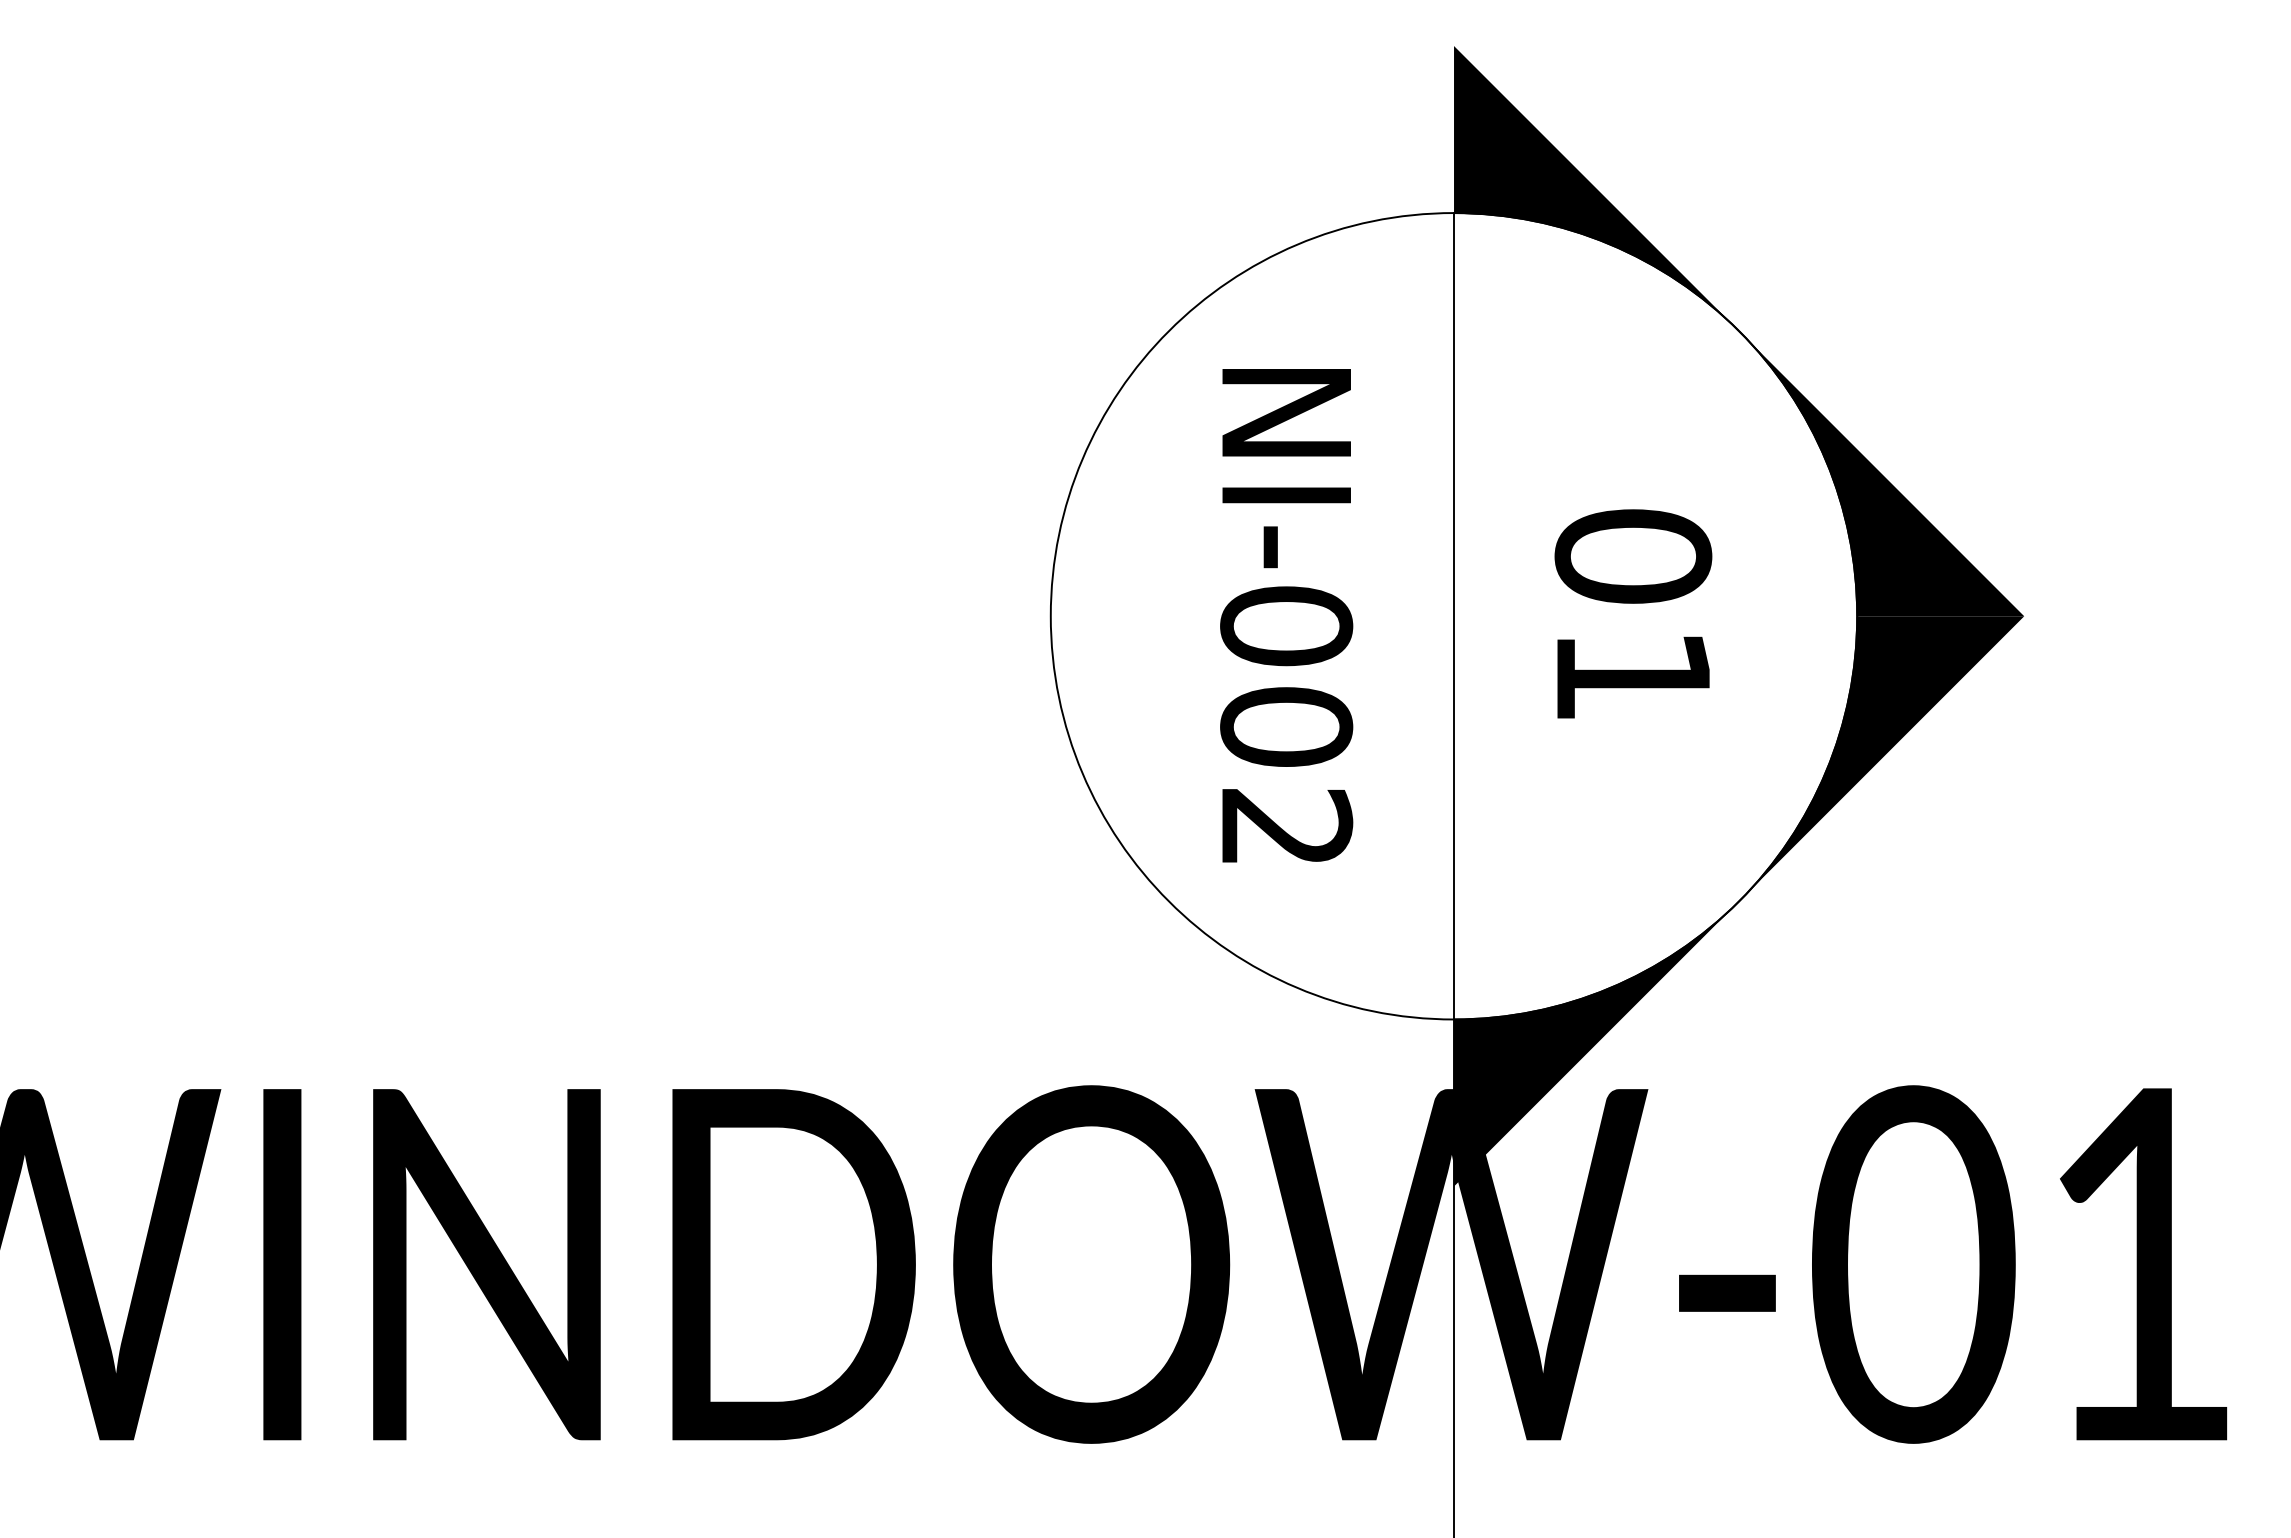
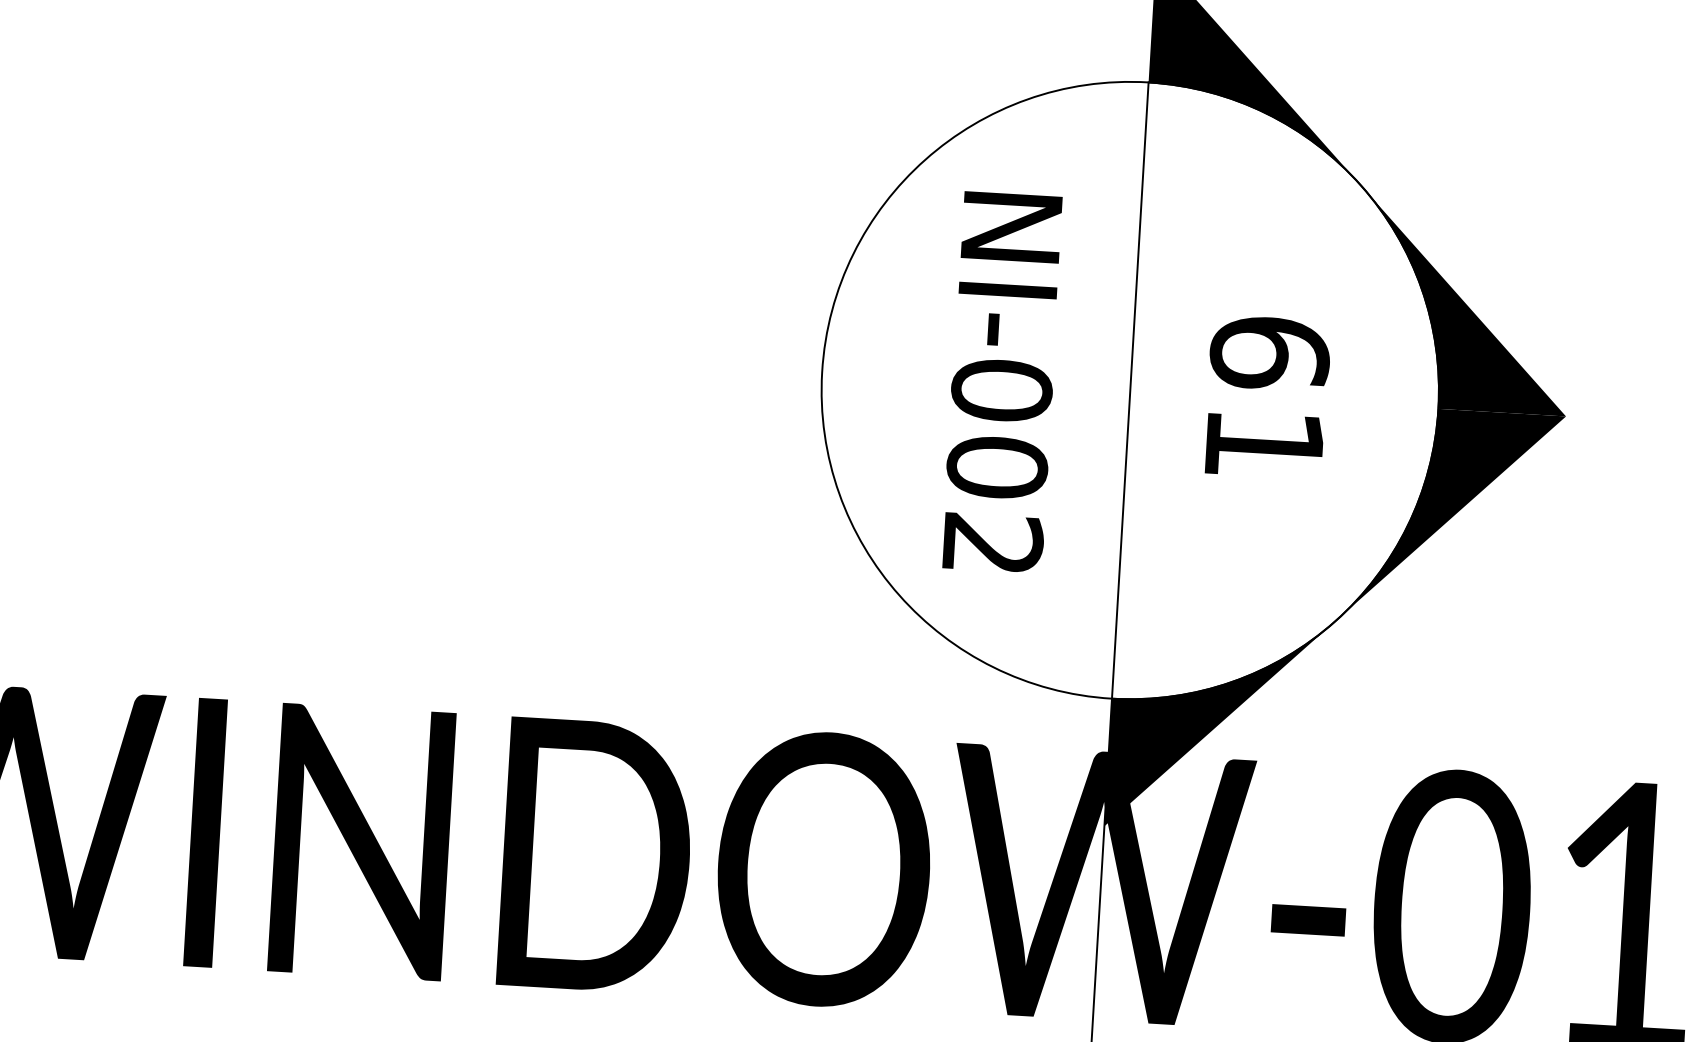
text: (1633, 556) -> (1270, 353), 01 -> 61

